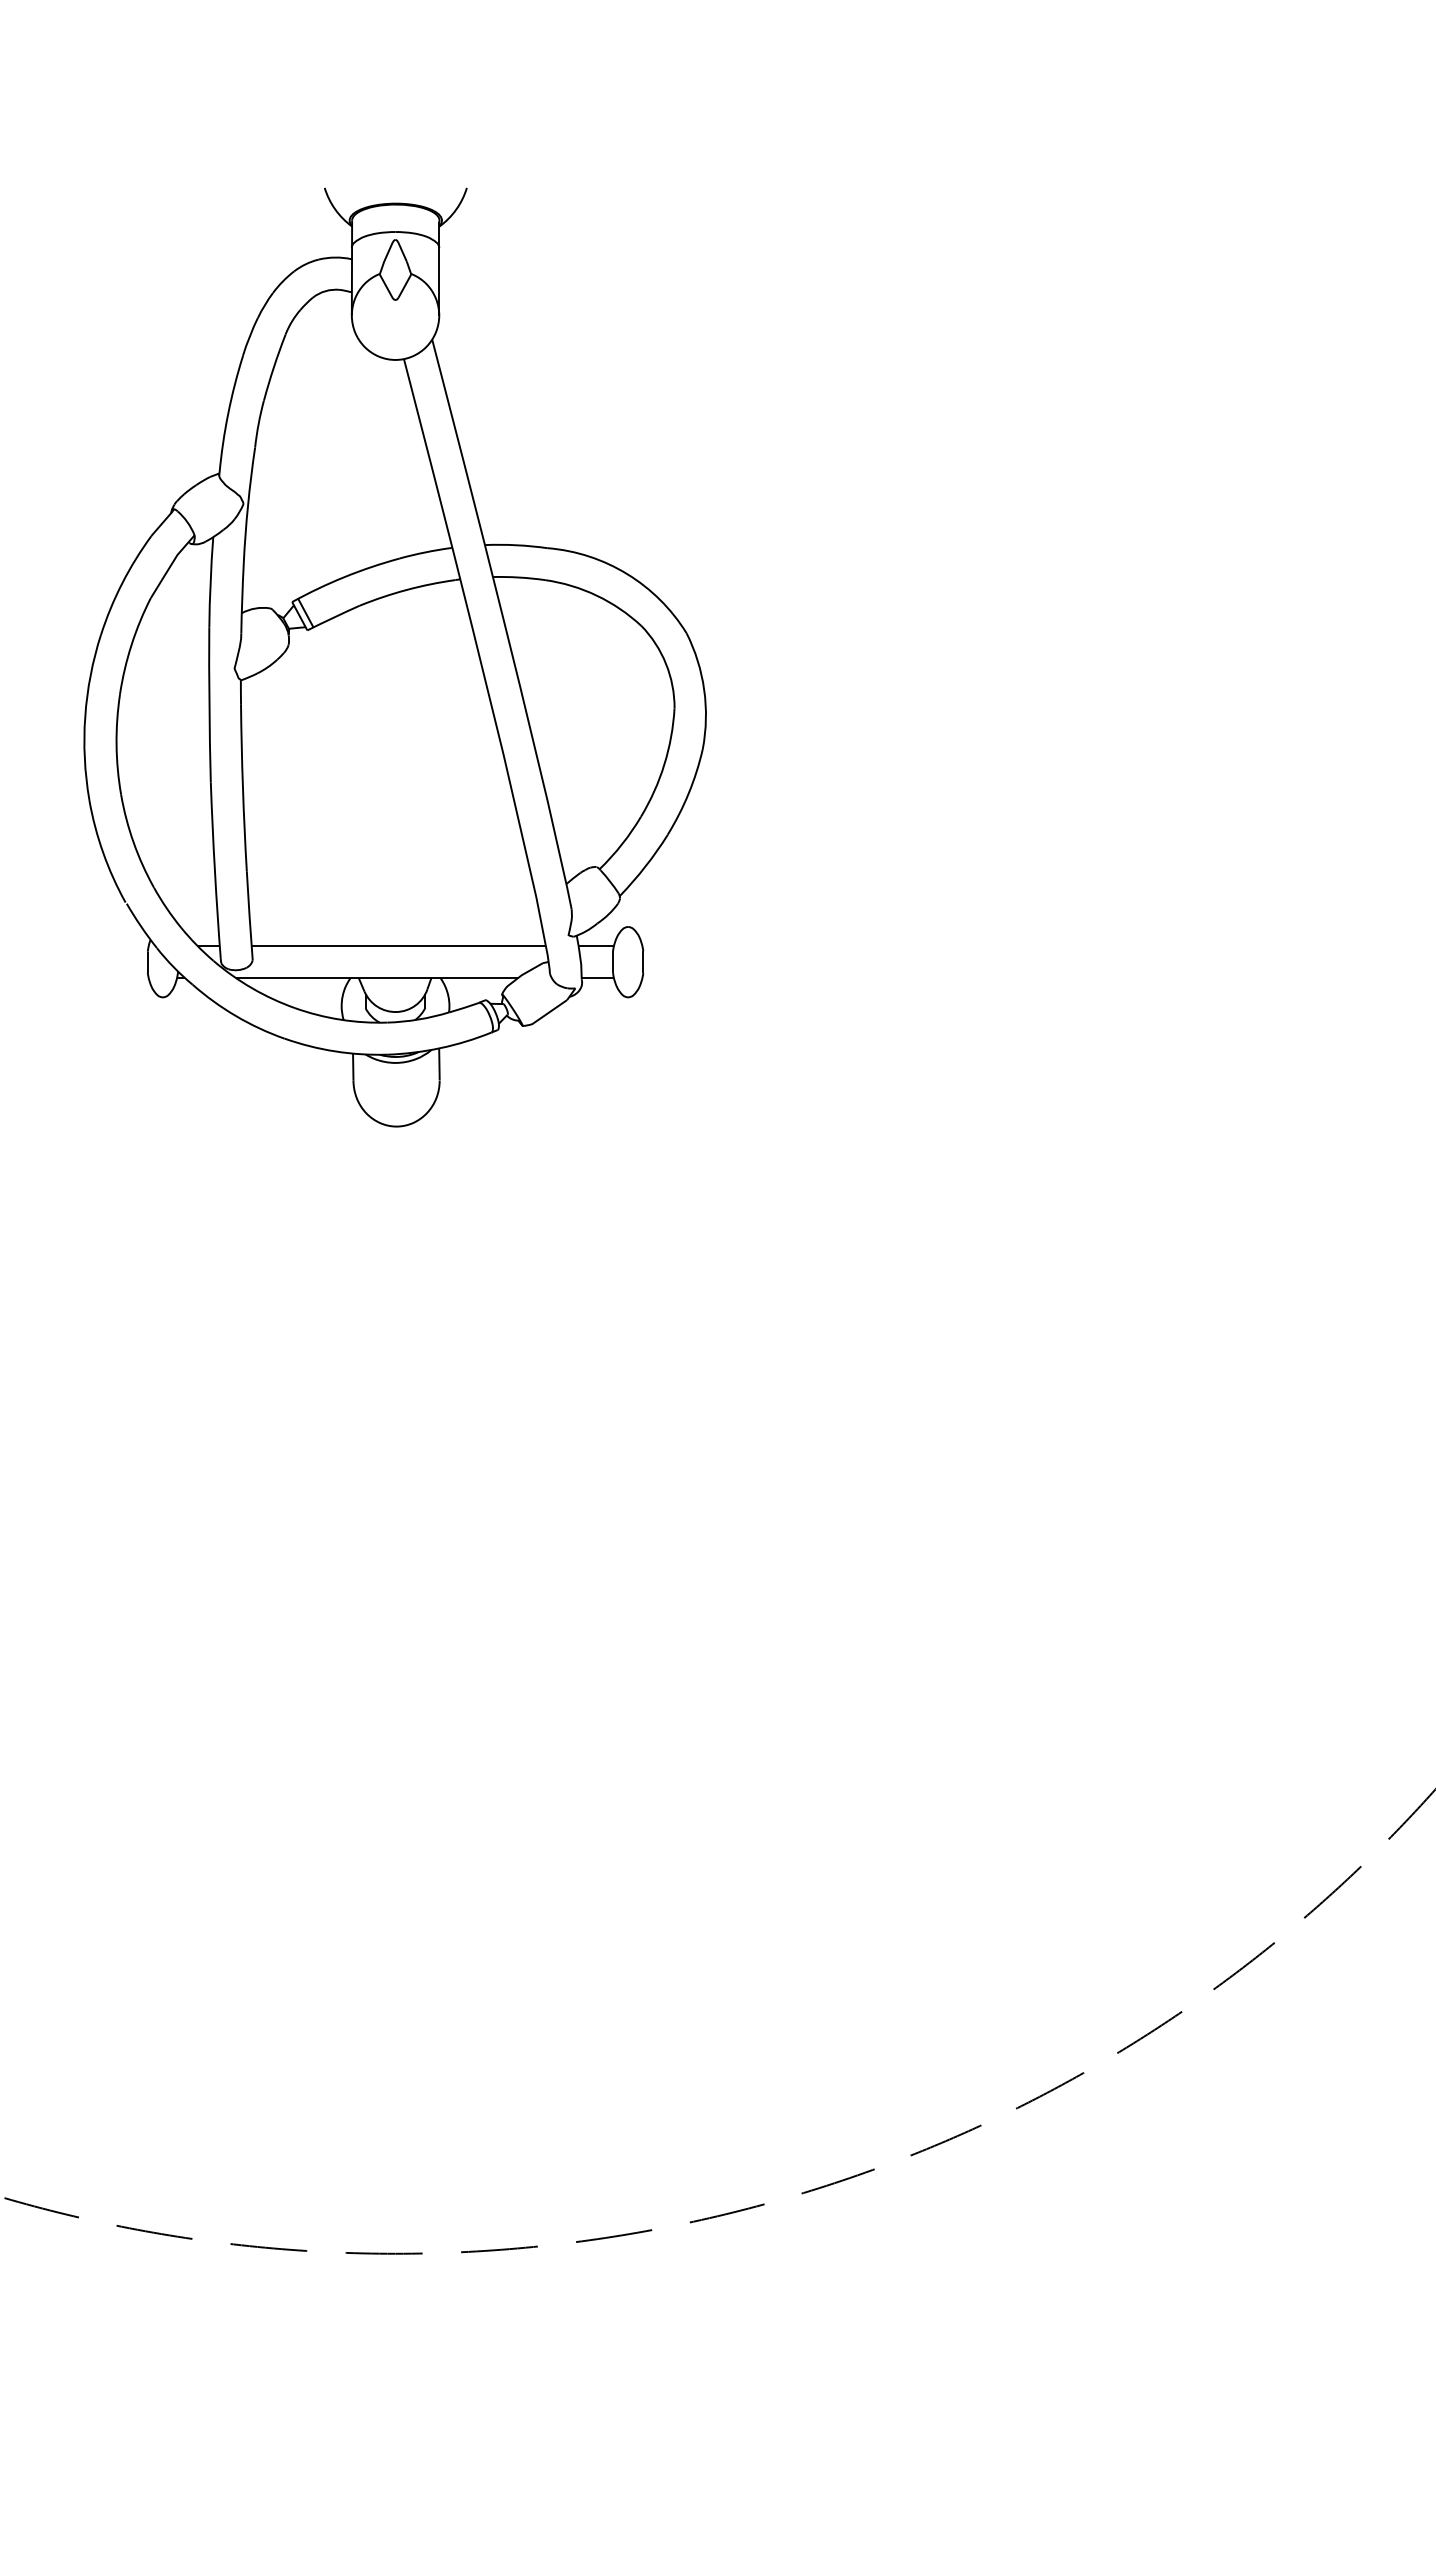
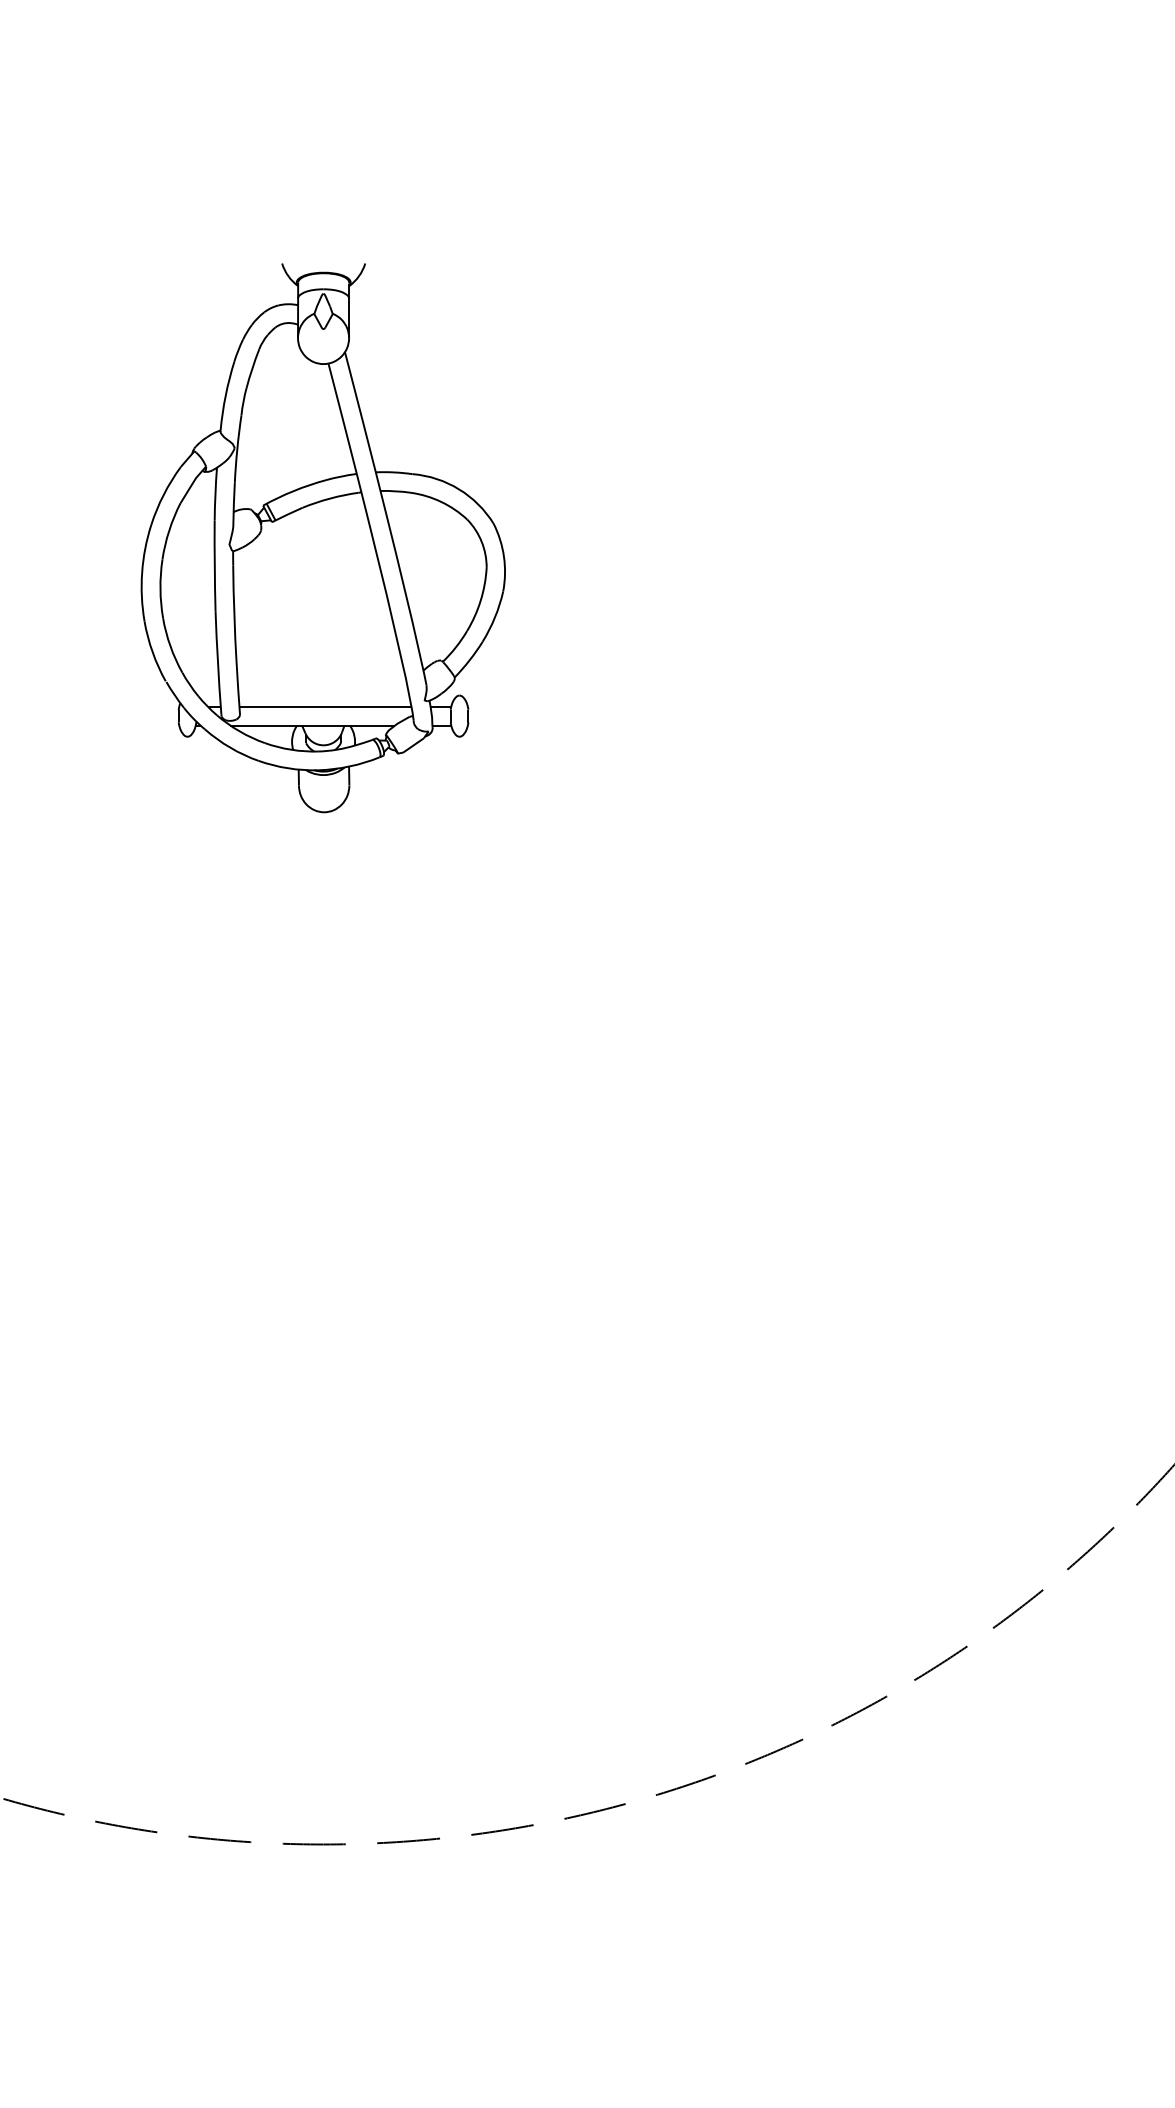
part: (395, 657) -> (323, 537), size x0.71

